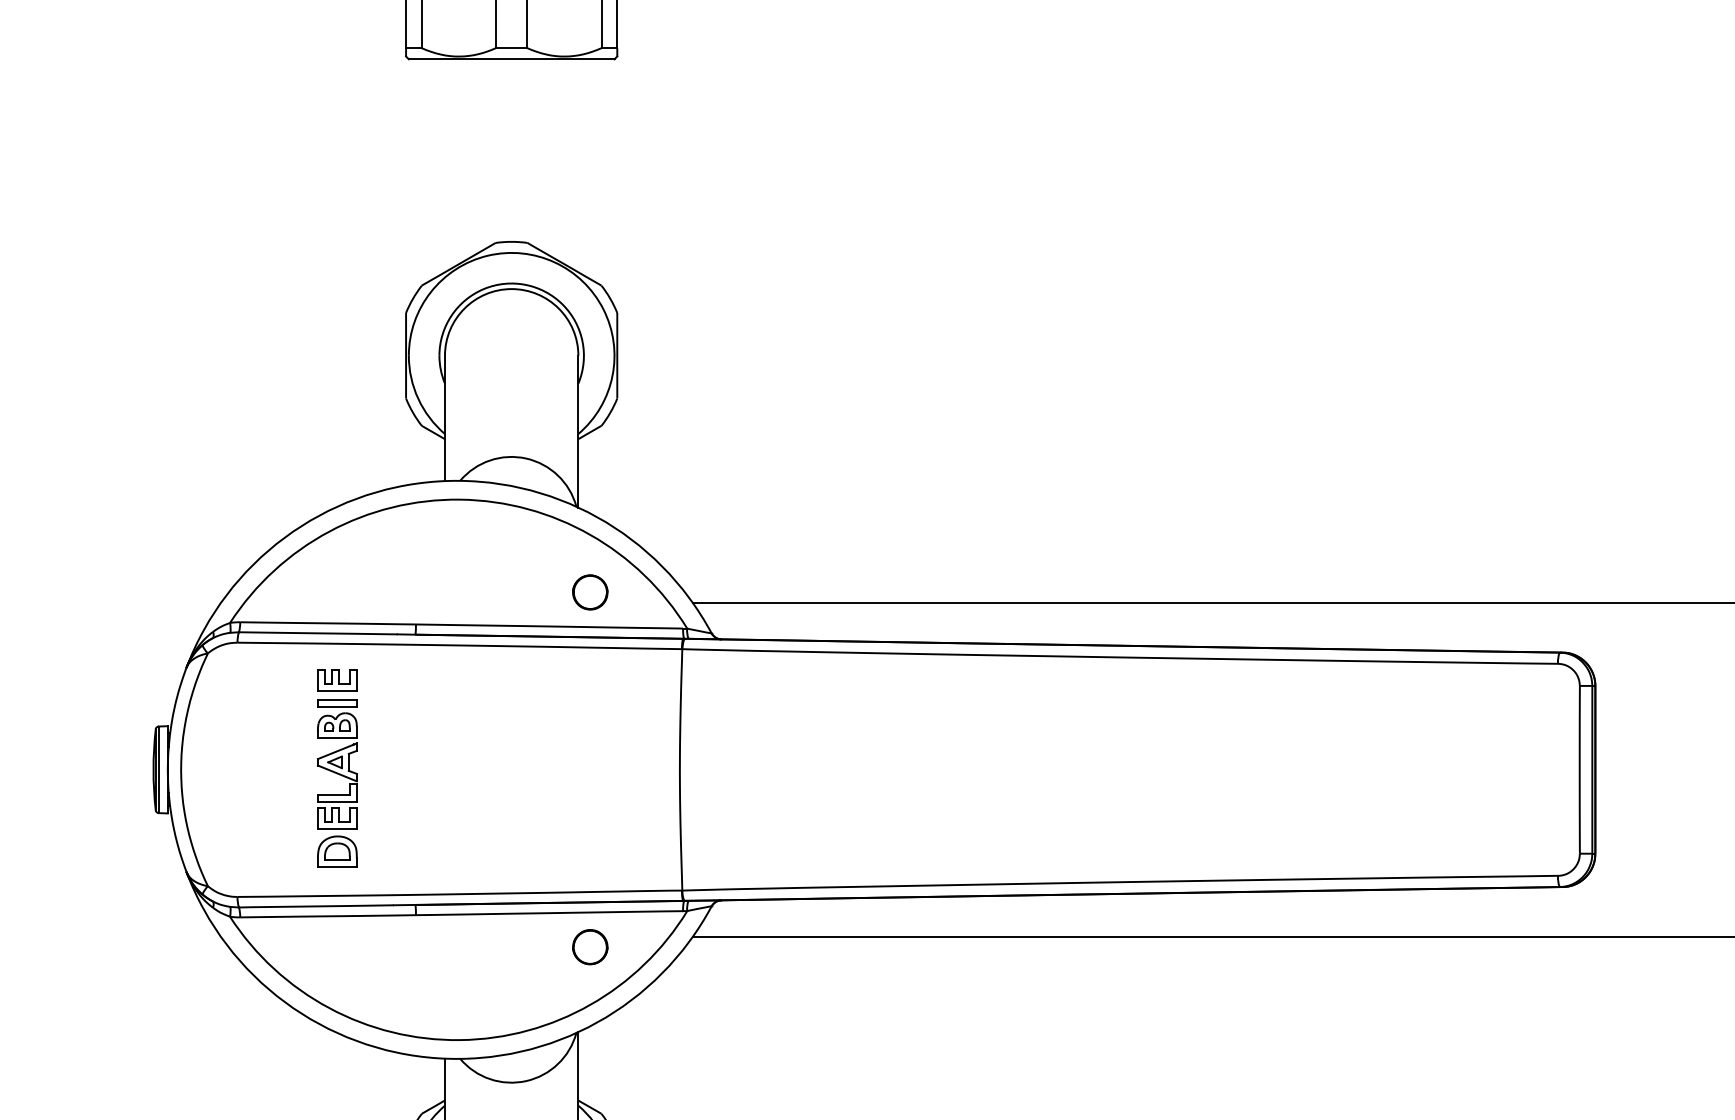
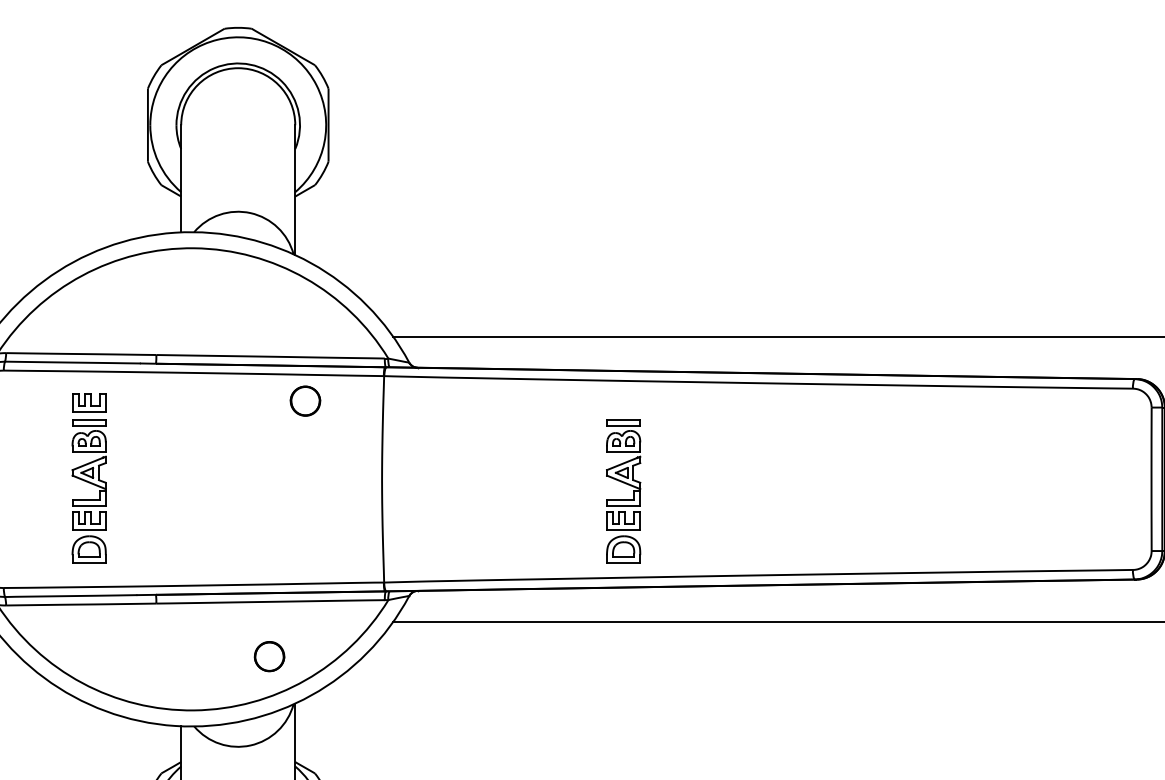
part: (590, 592) -> (305, 401), moved
part: (964, 775) -> (625, 484), added
part: (590, 947) -> (269, 656), moved

